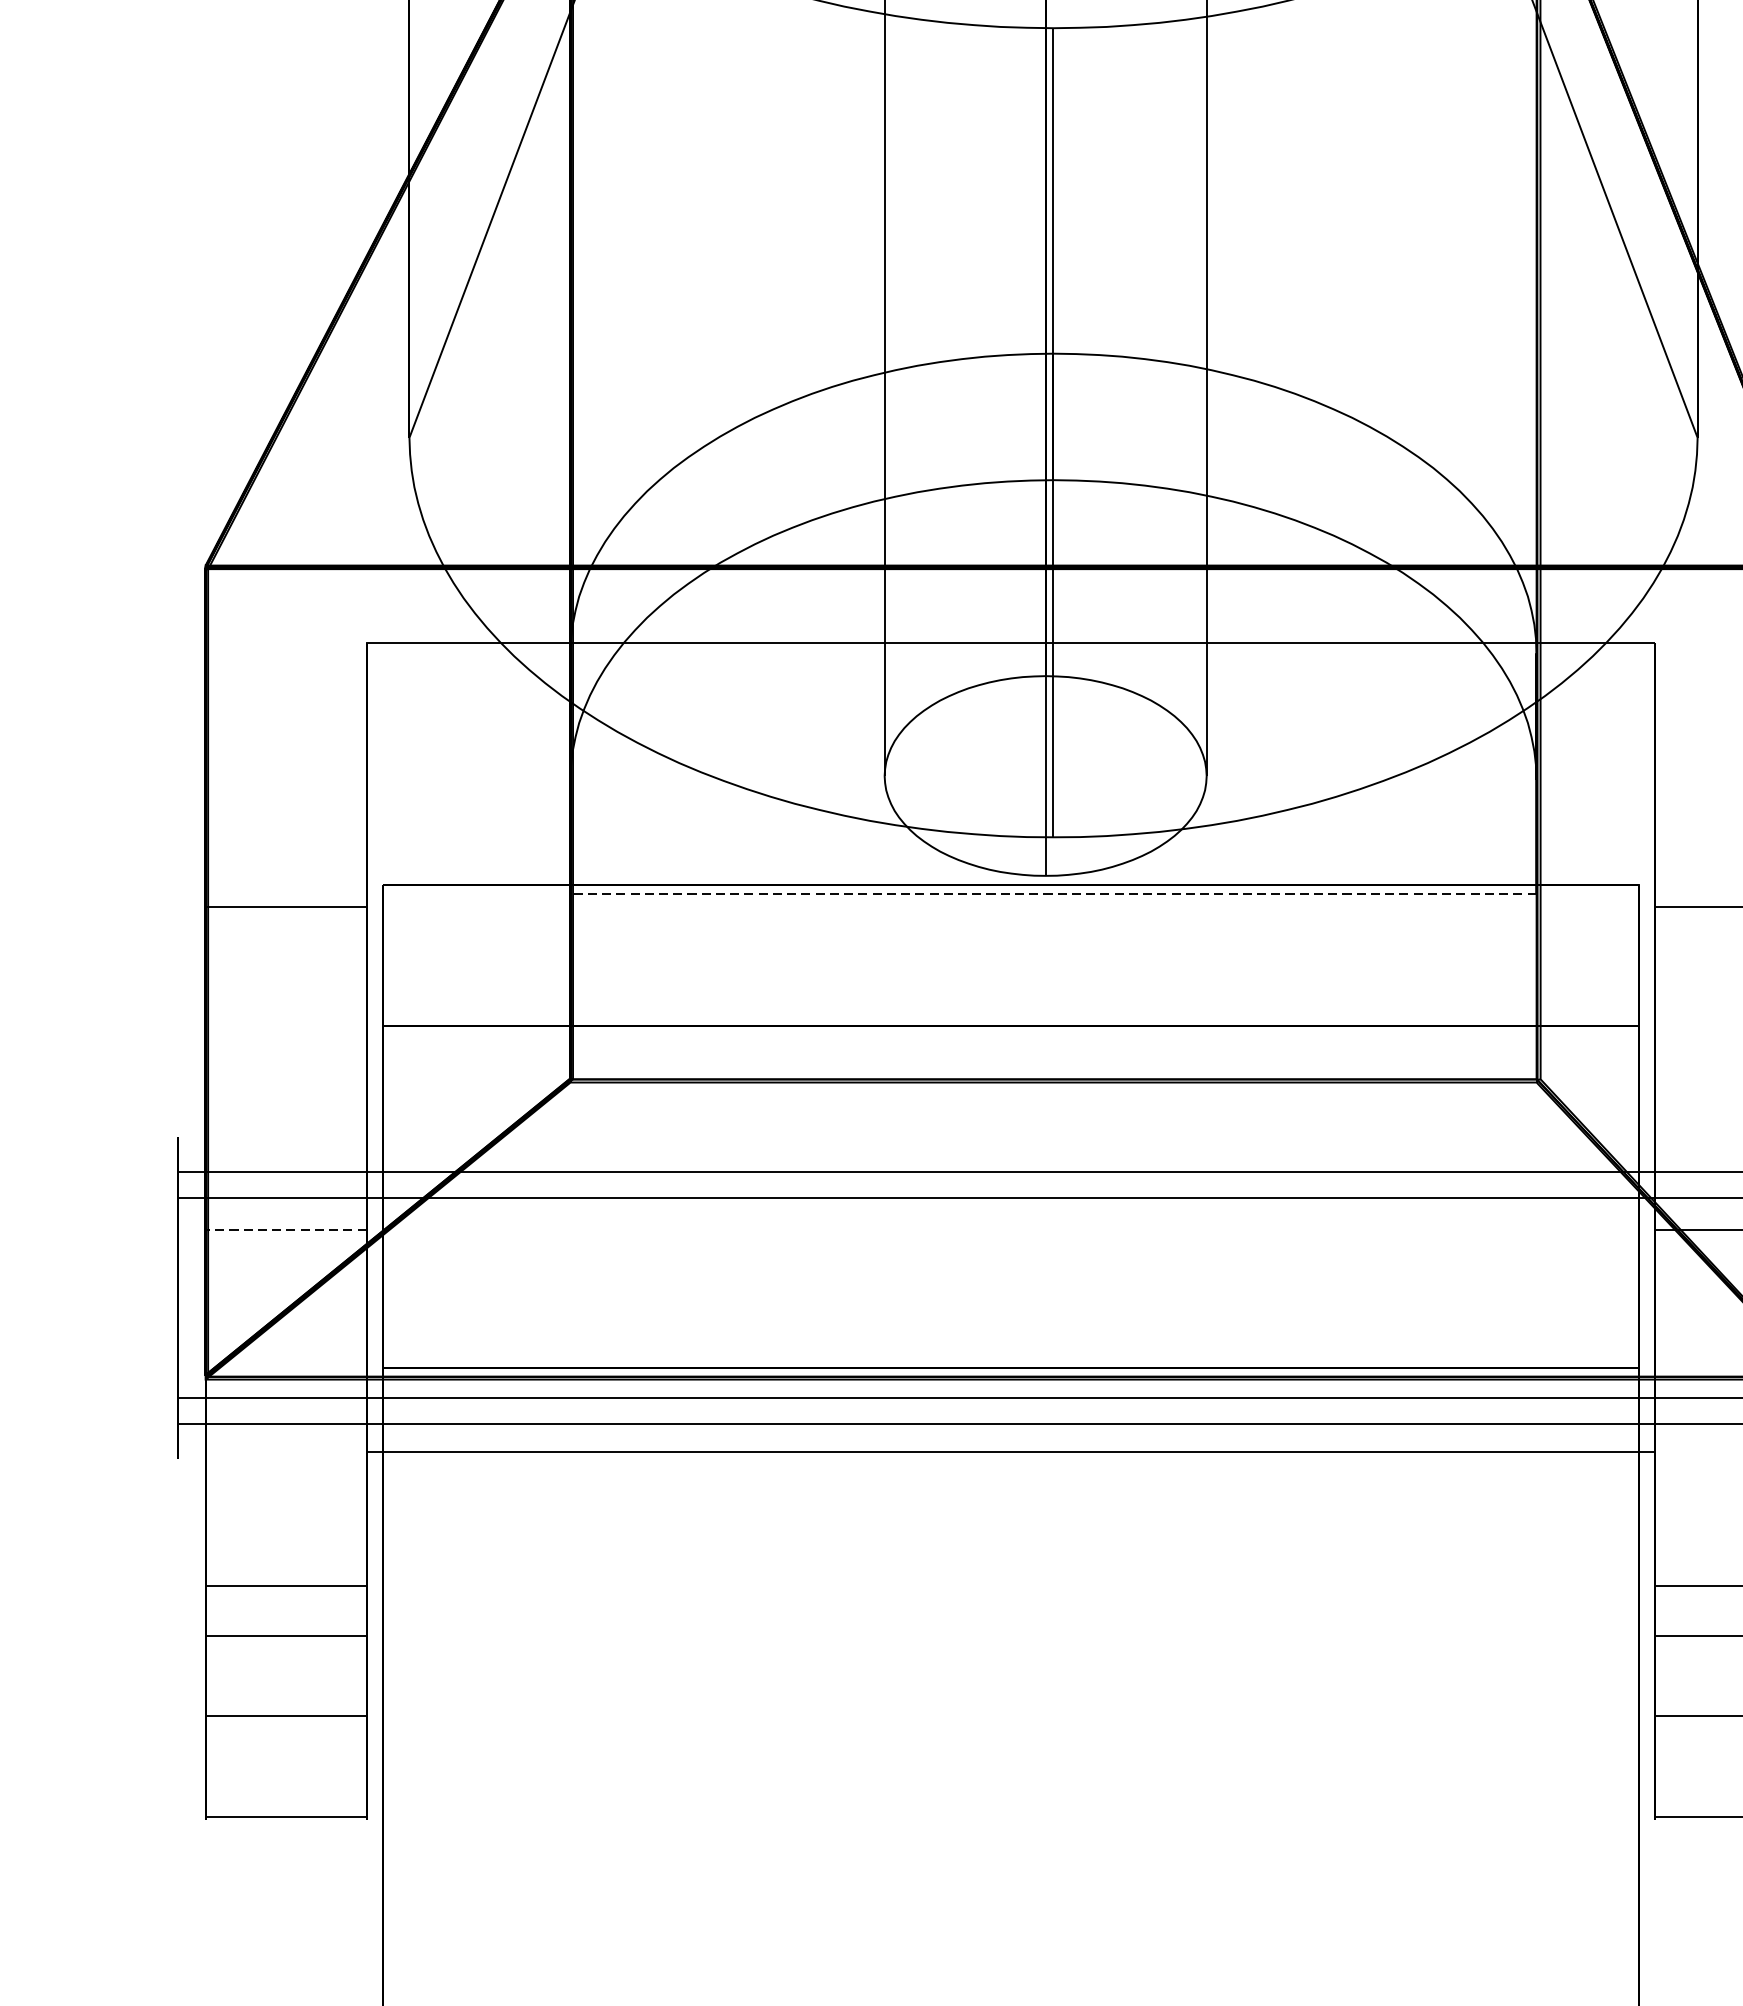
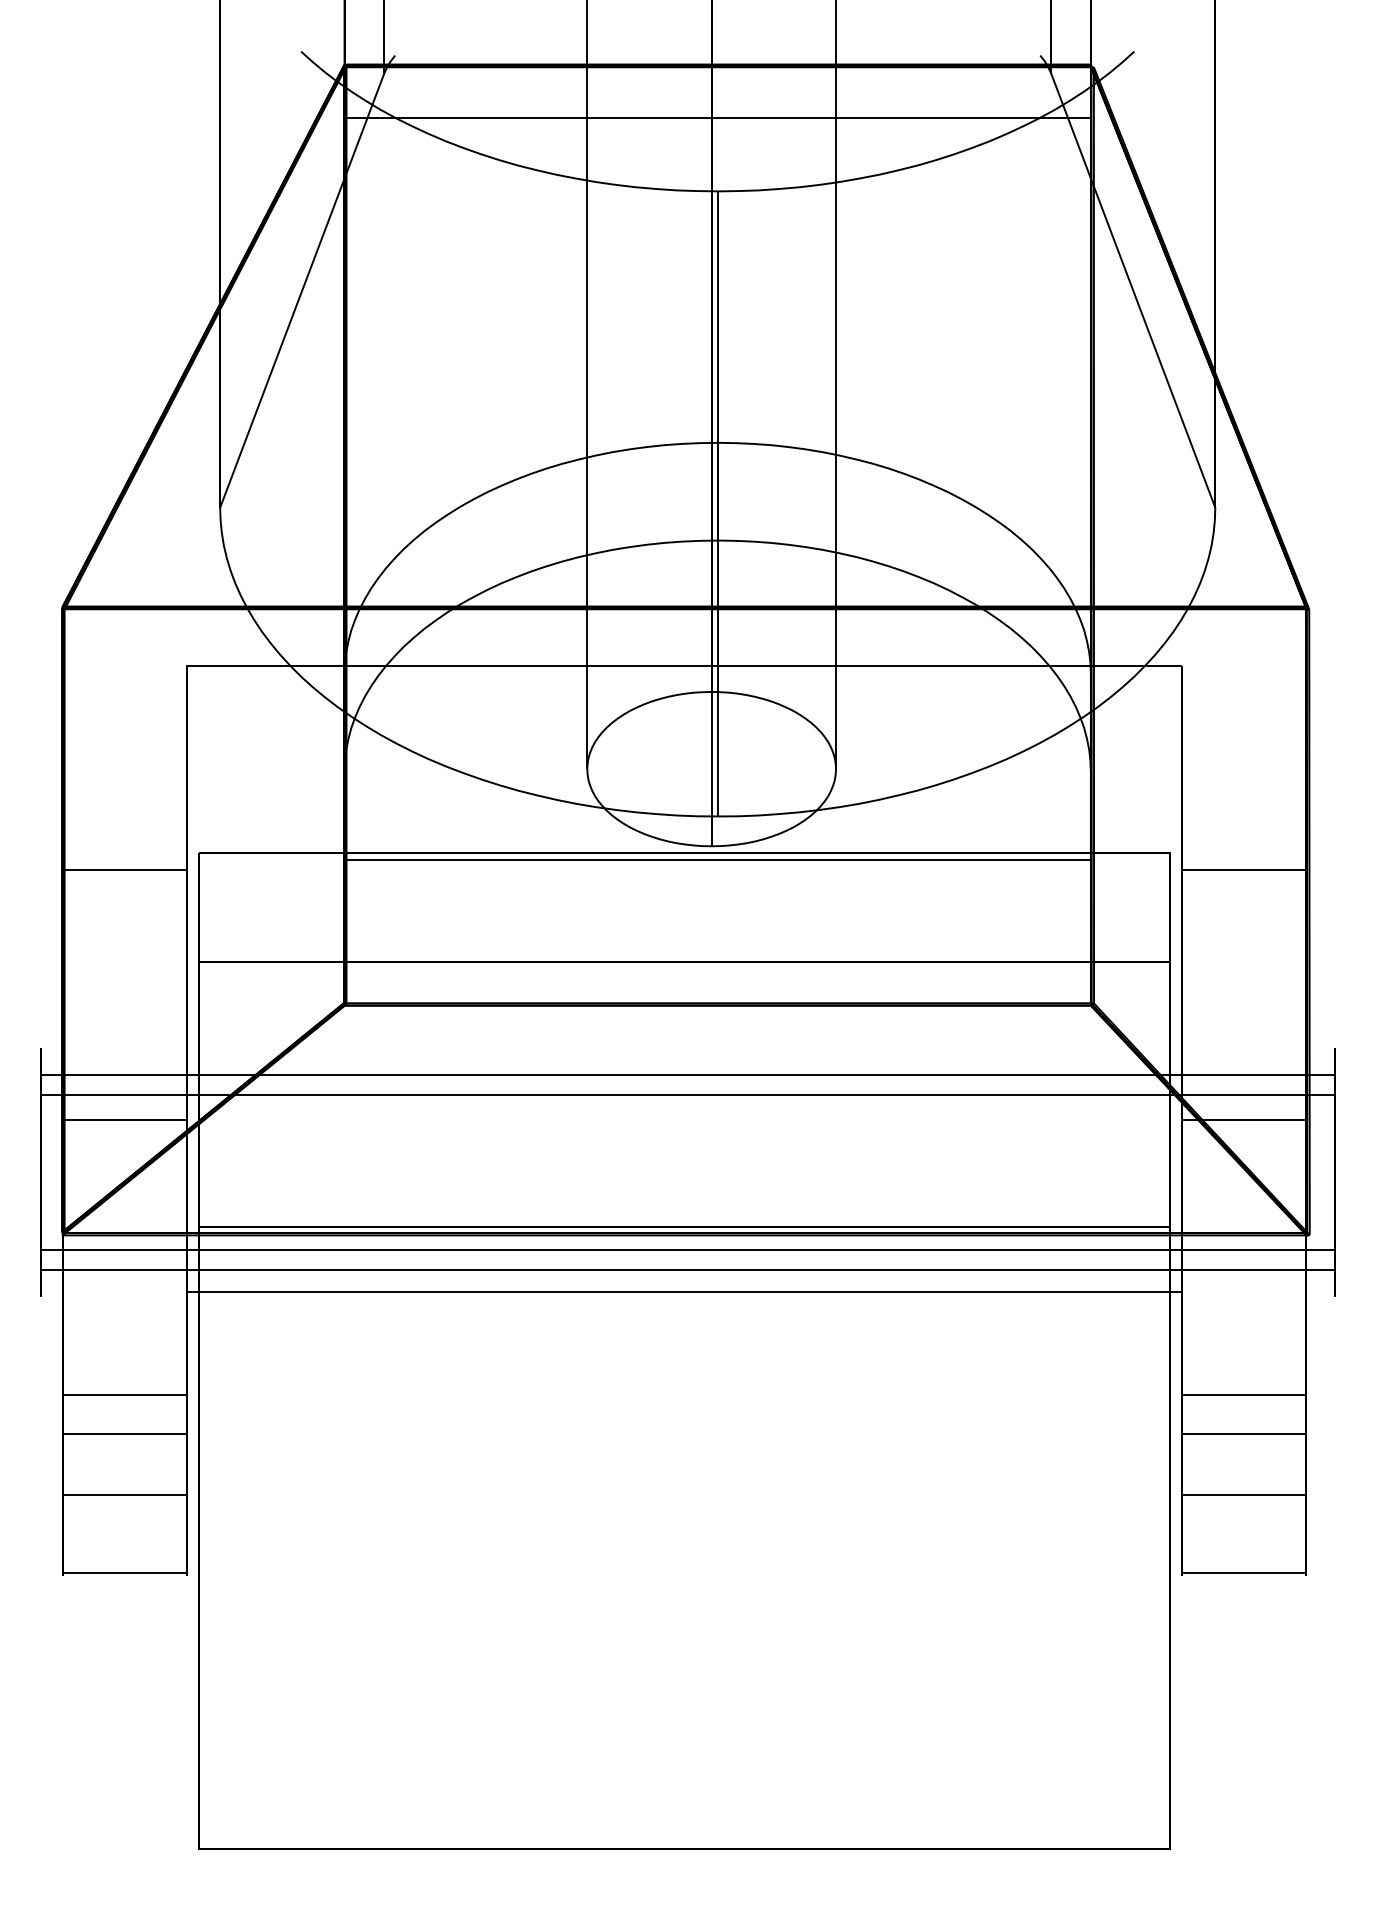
line: (1053, 894) -> (717, 860), dashed -> solid
line: (285, 1229) -> (124, 1119), dashed -> solid

